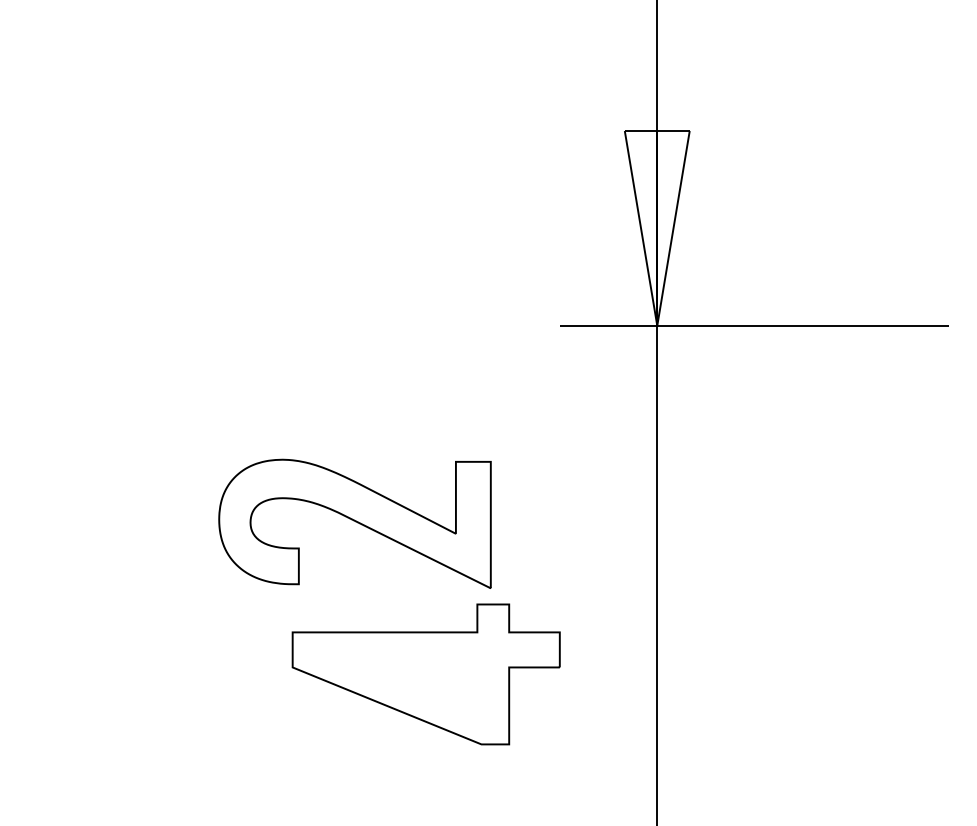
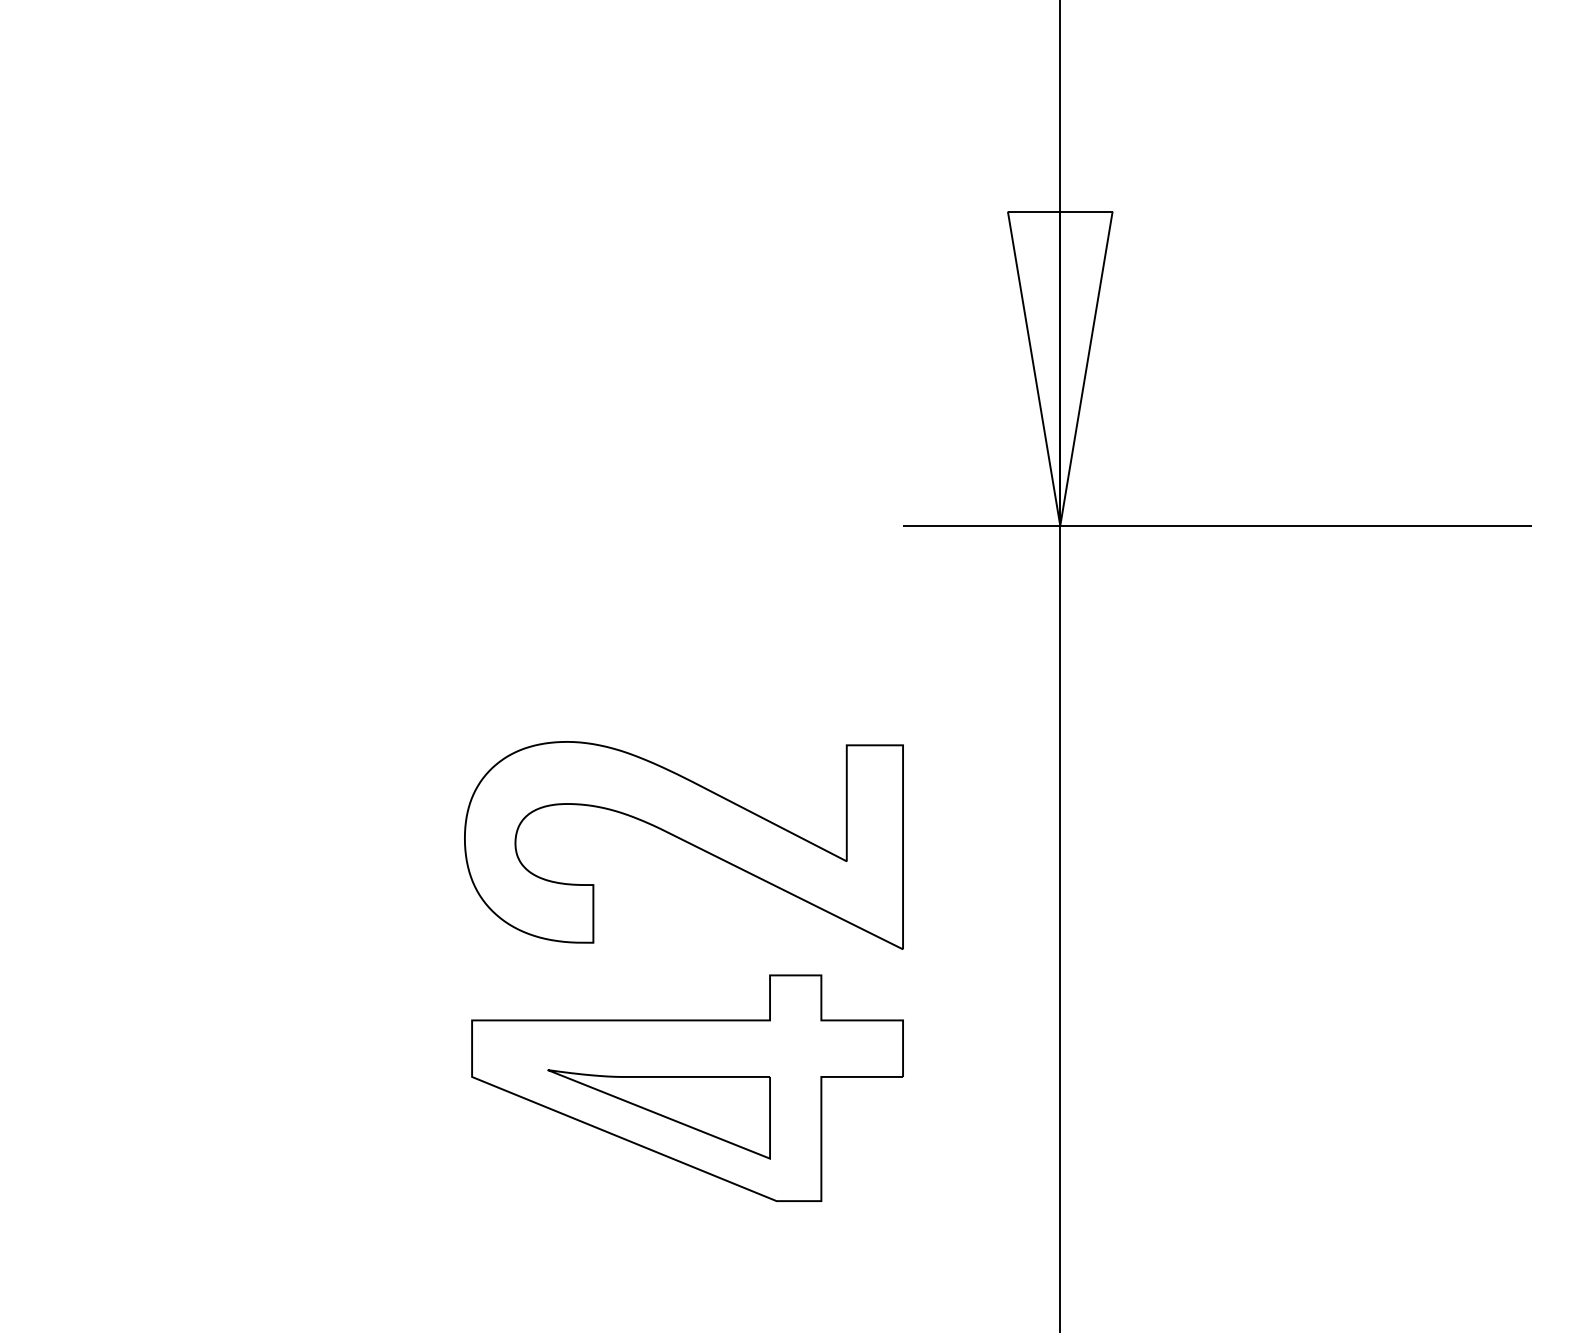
part: (354, 523) -> (683, 844), moved
part: (408, 690) -> (658, 1114), added

